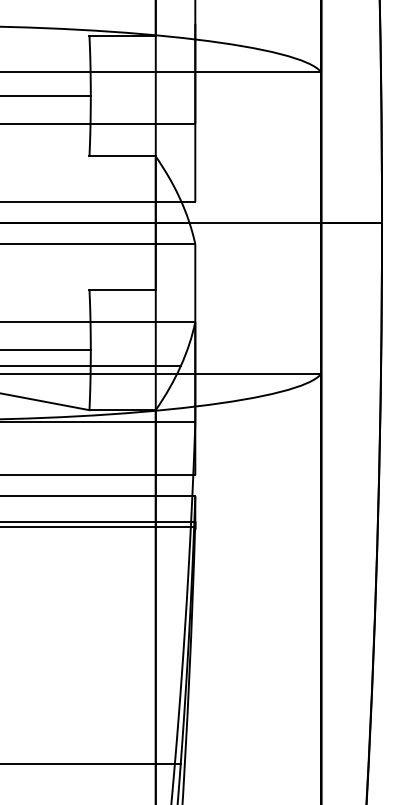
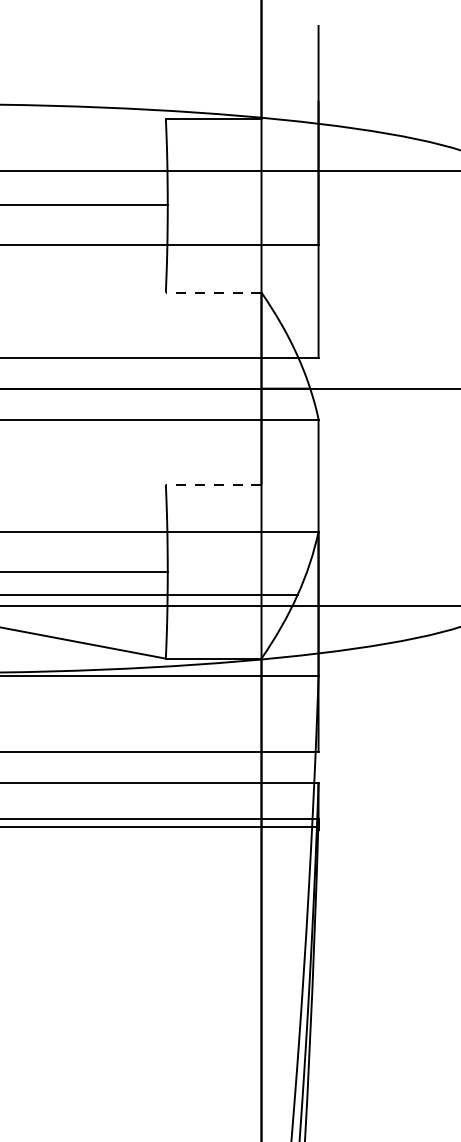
line: (122, 156) -> (213, 292), solid -> dashed
line: (122, 289) -> (213, 484), solid -> dashed

